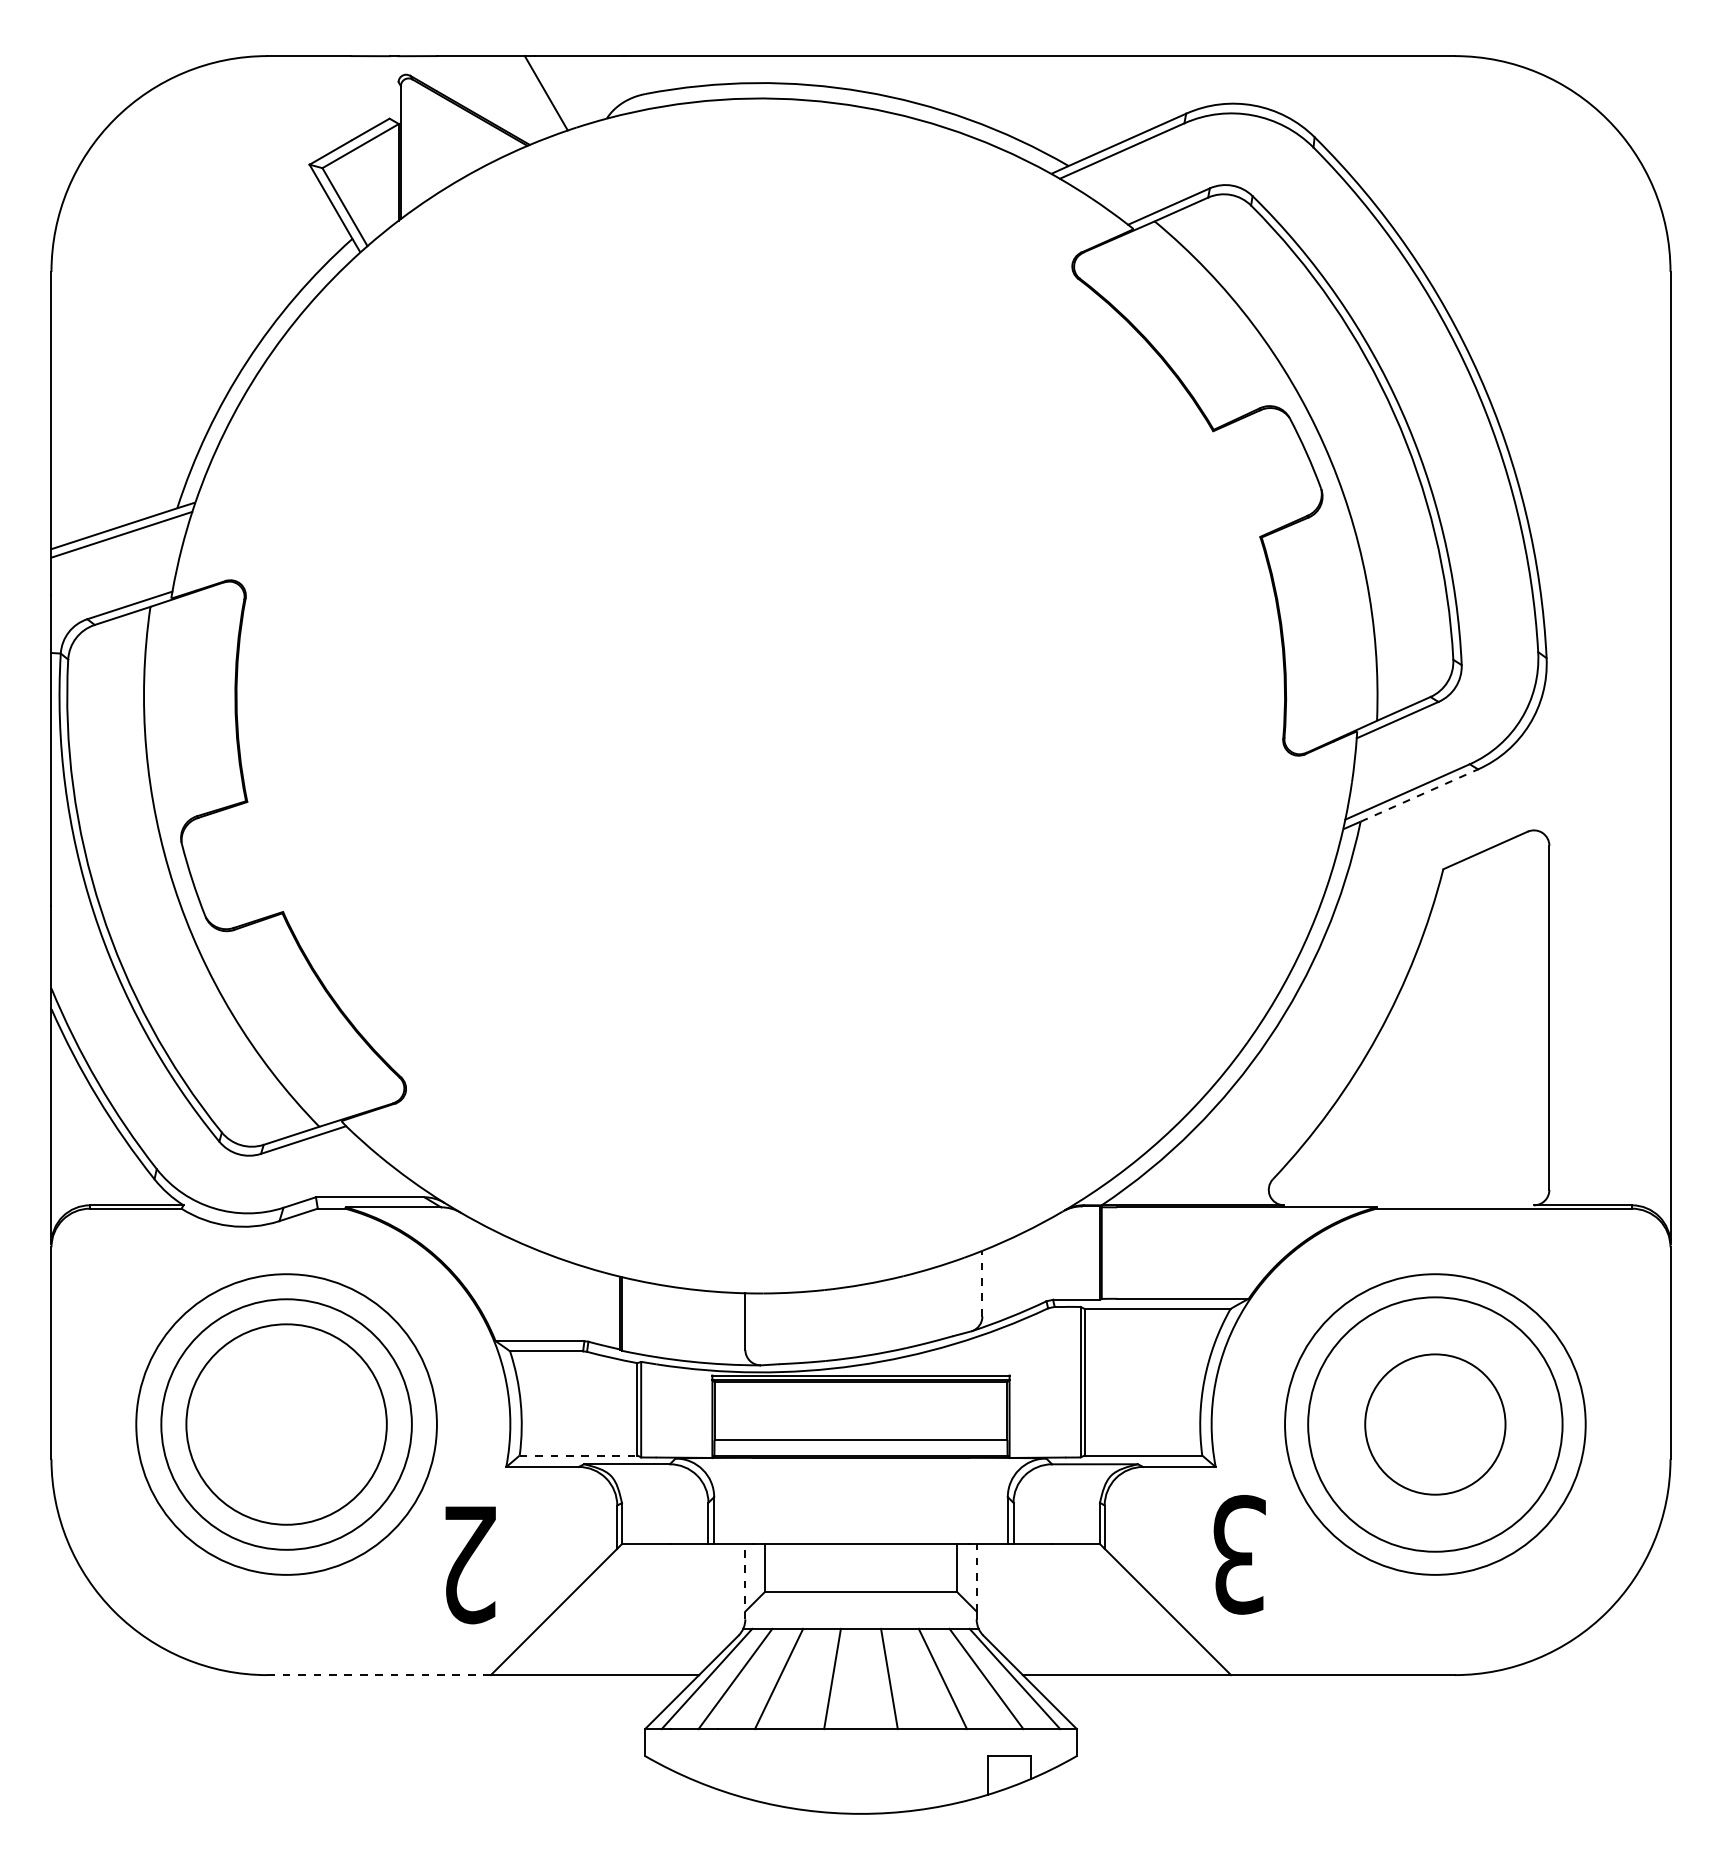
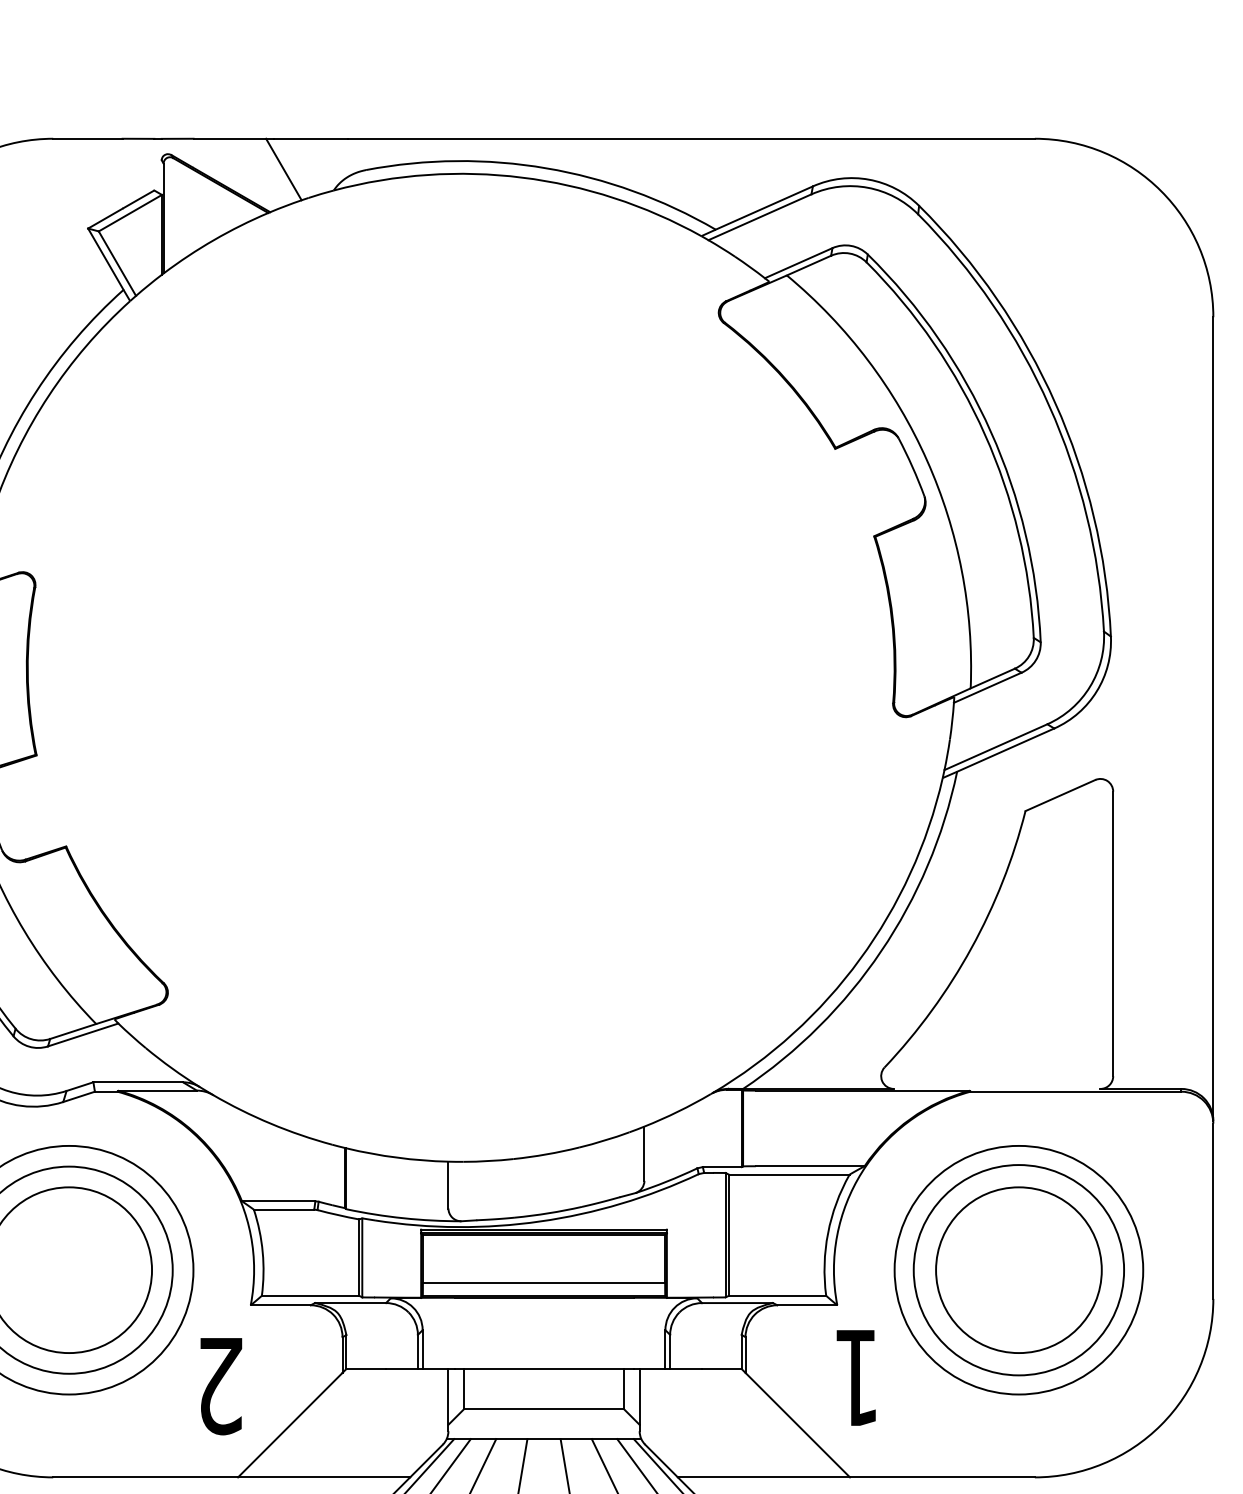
line: (1419, 795) -> (1005, 750), dashed -> solid
line: (982, 1283) -> (644, 1153), dashed -> solid
circle: (1435, 1424) -> (1019, 1270), size x1.43
line: (578, 1455) -> (310, 1295), dashed -> solid
text: (1239, 1554) -> (856, 1377), 3 -> 1
line: (976, 1577) -> (639, 1396), dashed -> solid
line: (745, 1581) -> (448, 1399), dashed -> solid
line: (379, 1675) -> (145, 1477), dashed -> solid

